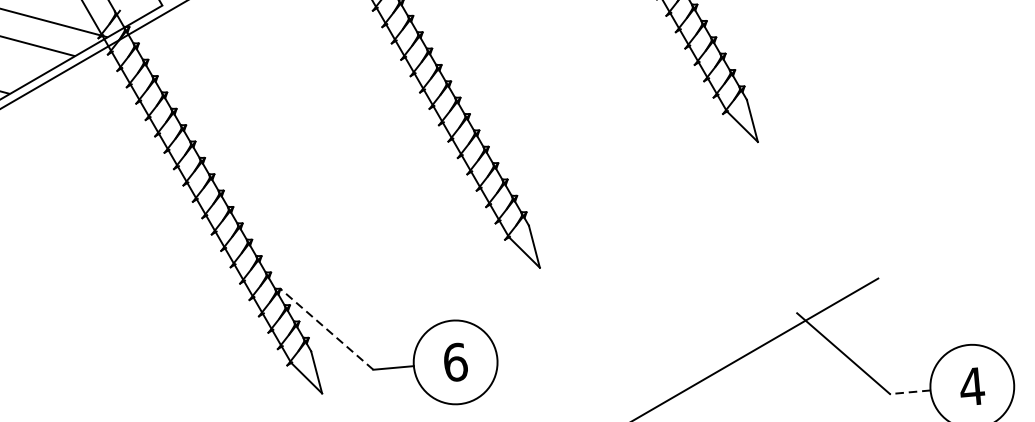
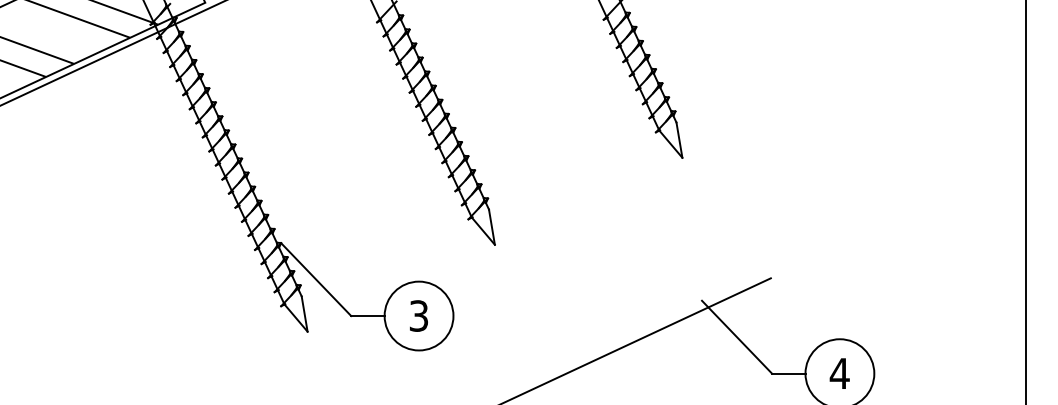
line: (327, 329) -> (316, 279), dashed -> solid
text: (454, 361) -> (418, 315), 6 -> 3
line: (909, 392) -> (788, 373), dashed -> solid

